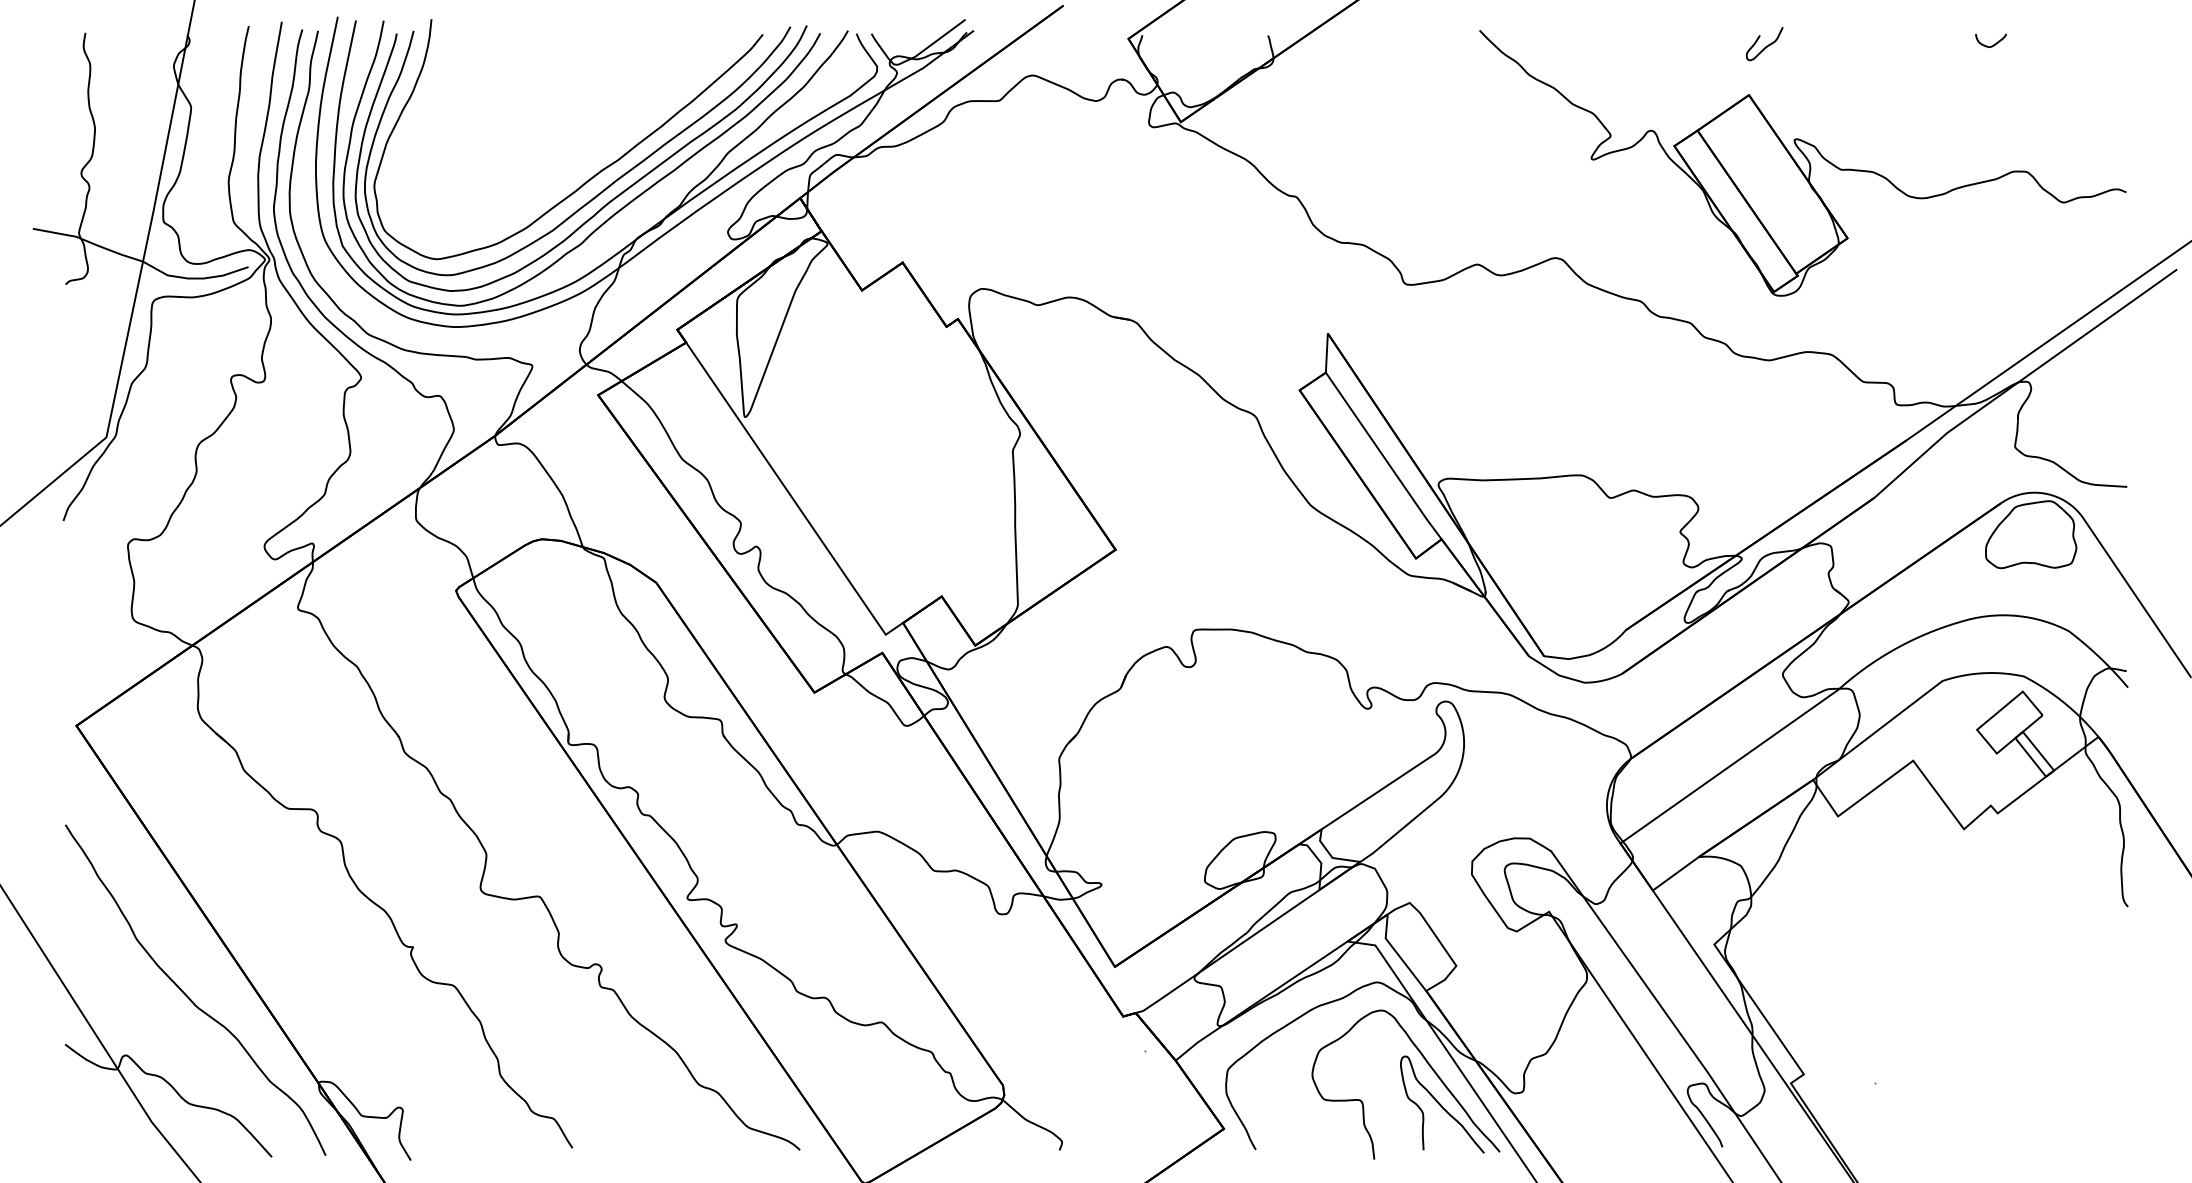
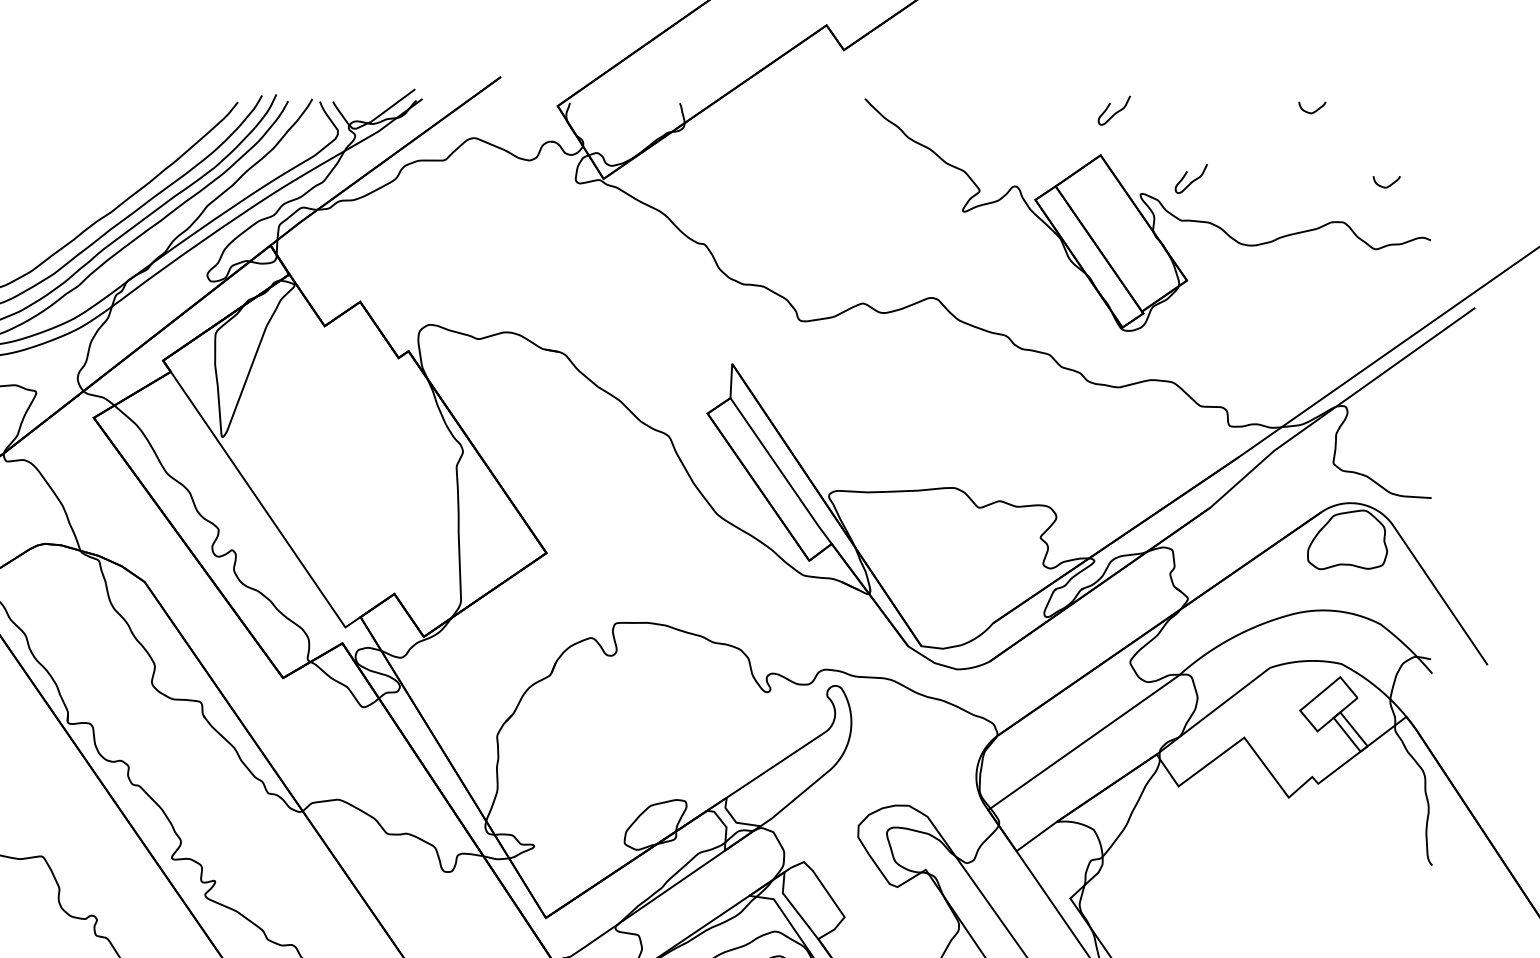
curve: (1854, 123) -> (1192, 180), added
curve: (2079, 128) -> (1389, 184), added

